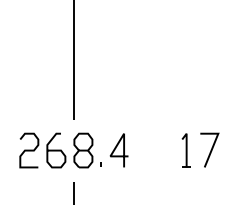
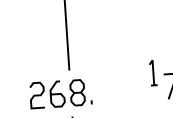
curve: (116, 148) -> (102, 89), removed
part: (185, 150) -> (152, 72), moved

